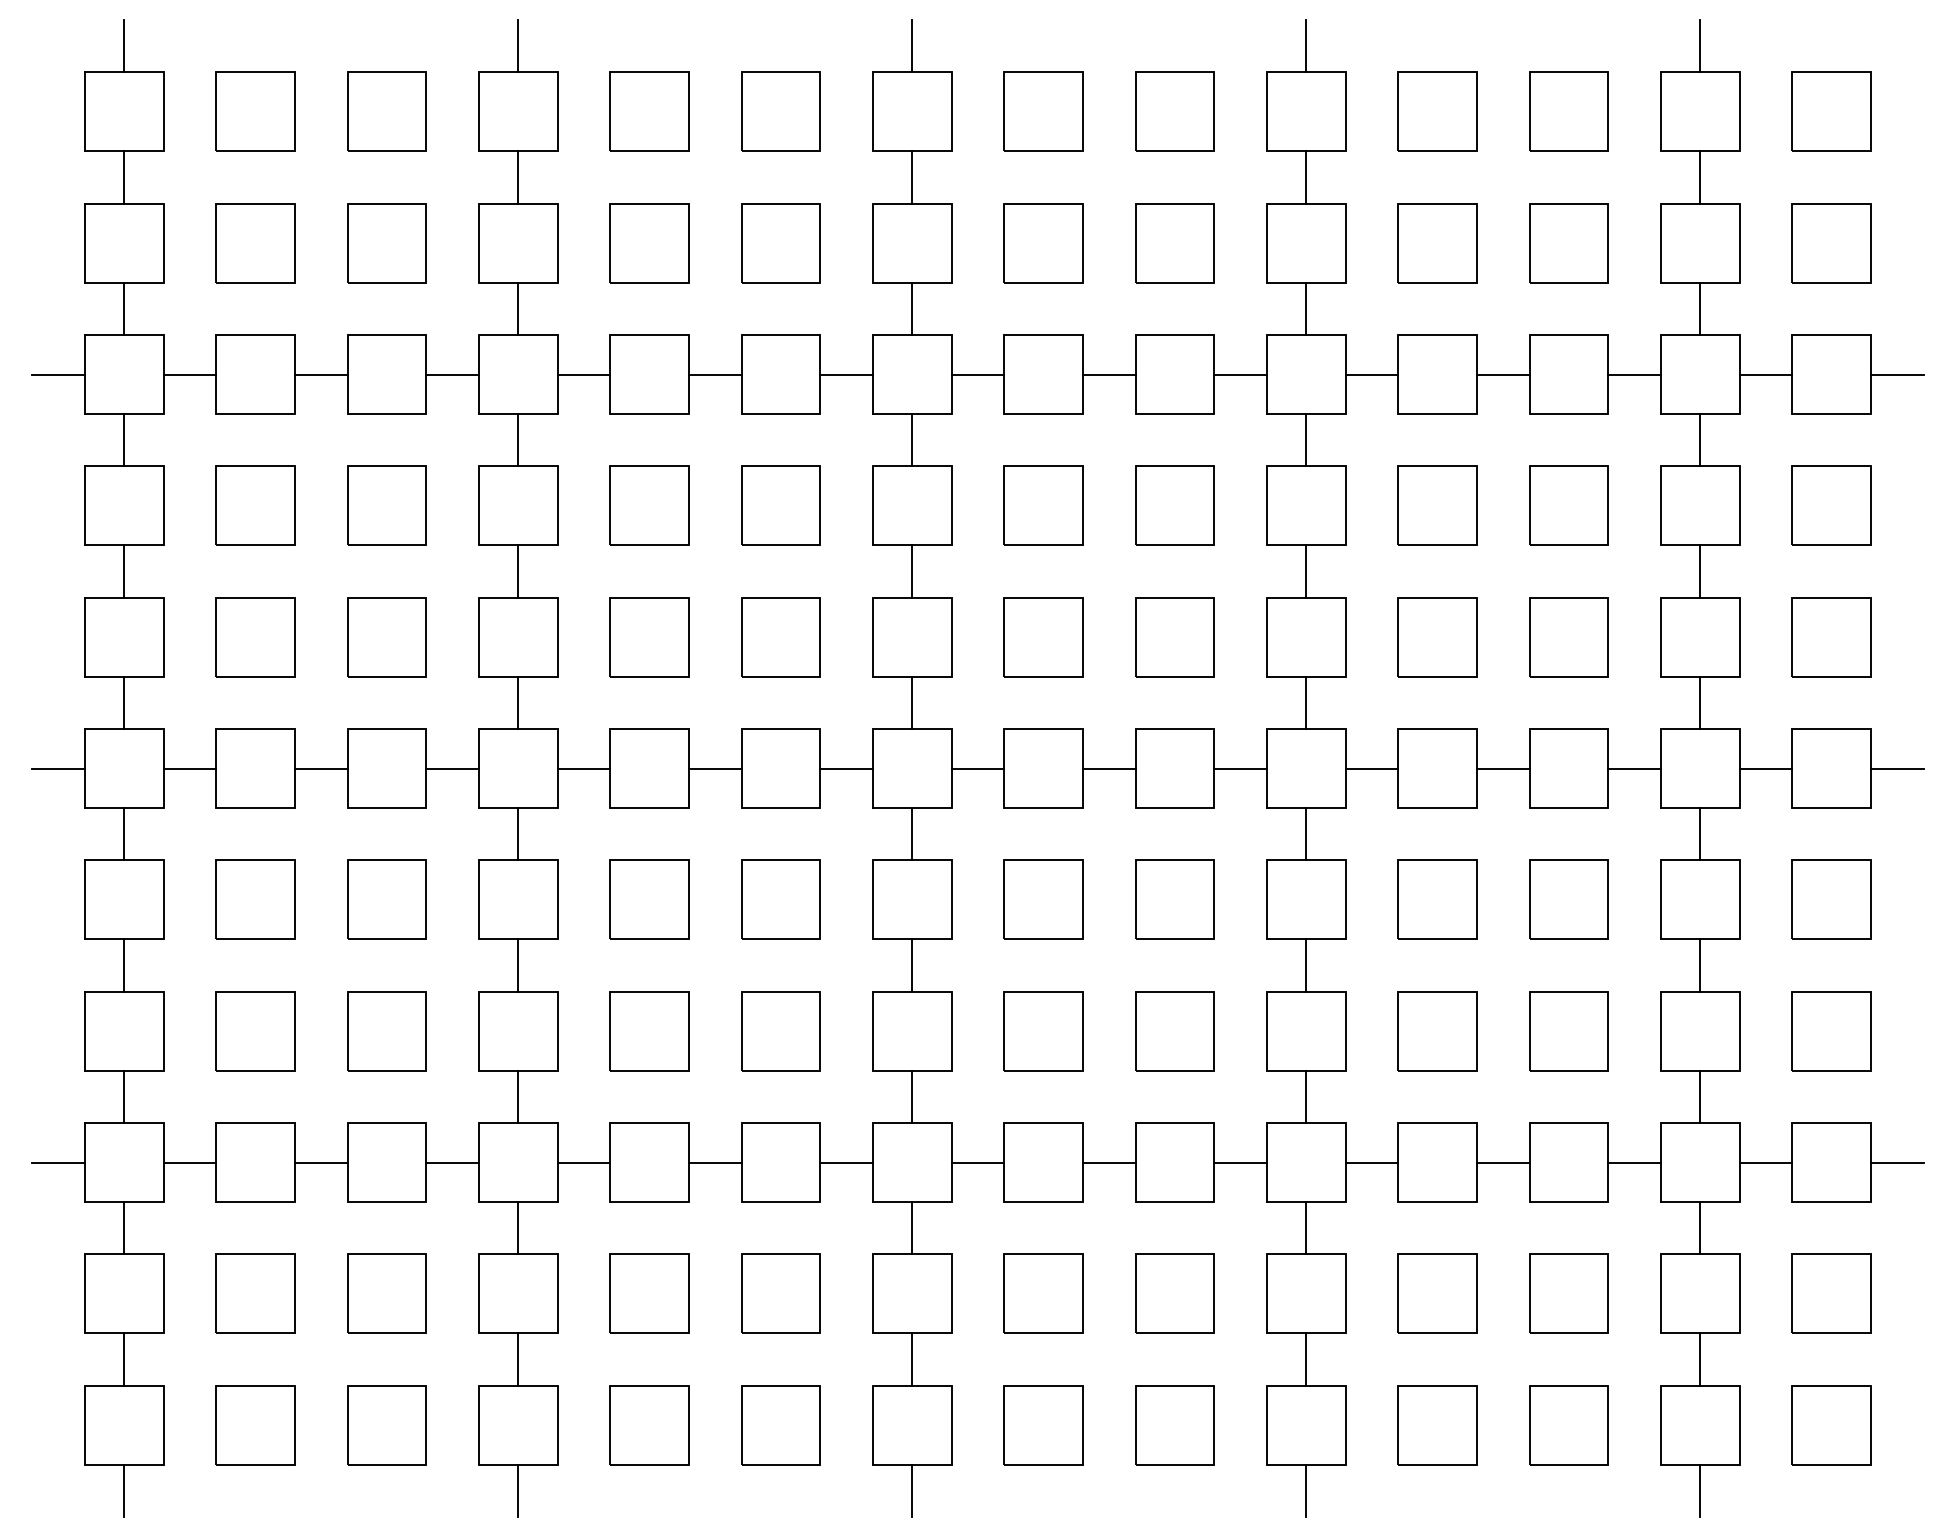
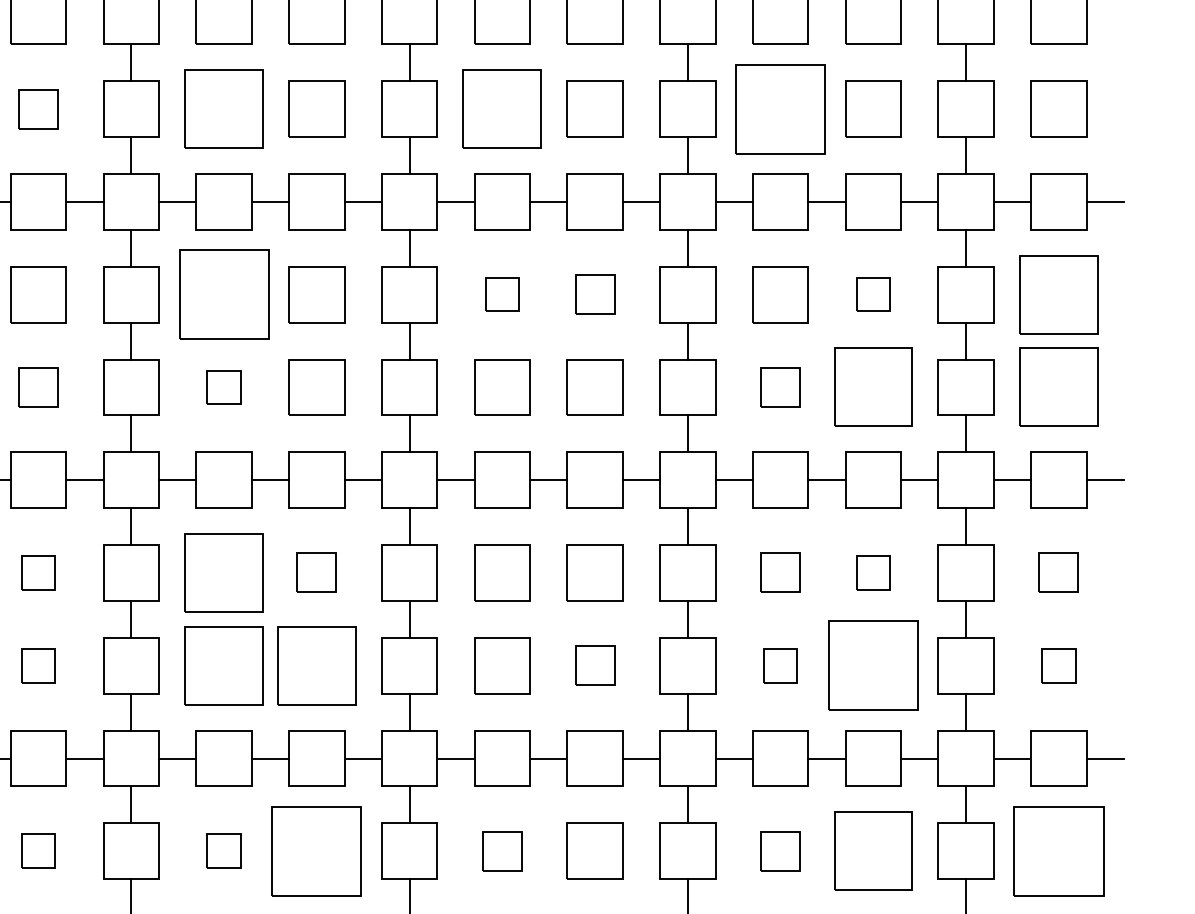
part: (386, 243) -> (38, 109), size x0.7
part: (649, 243) -> (223, 109), size x1.4
part: (1043, 243) -> (502, 109), size x1.4
part: (1437, 243) -> (780, 109), size x1.6
part: (649, 505) -> (223, 294), size x1.6
part: (1043, 505) -> (502, 294), size x0.6
part: (1174, 505) -> (594, 294), size x0.7
part: (1568, 505) -> (873, 294), size x0.6
part: (1831, 505) -> (1058, 294), size x1.4
part: (386, 637) -> (38, 387), size x0.7
part: (649, 637) -> (223, 387), size x0.6
part: (1437, 637) -> (780, 387), size x0.7
part: (1568, 637) -> (873, 387), size x1.4
part: (1831, 637) -> (1058, 387), size x1.4
part: (386, 899) -> (38, 572), size x0.6
part: (649, 899) -> (223, 572), size x1.4
part: (780, 899) -> (316, 572), size x0.7
part: (1437, 899) -> (780, 572), size x0.7
part: (1568, 899) -> (873, 572), size x0.6
part: (1831, 899) -> (1058, 572), size x0.7
part: (386, 1031) -> (38, 665), size x0.6
part: (649, 1031) -> (223, 665), size x1.4
part: (780, 1031) -> (316, 665), size x1.4
part: (1174, 1031) -> (594, 665), size x0.7
part: (1437, 1031) -> (780, 665), size x0.6
part: (1568, 1031) -> (873, 665), size x1.6
part: (1831, 1031) -> (1058, 665), size x0.6
part: (386, 1293) -> (38, 851), size x0.6
part: (649, 1293) -> (223, 851), size x0.6
part: (780, 1293) -> (316, 851), size x1.6
part: (1043, 1293) -> (502, 851), size x0.7
part: (1437, 1293) -> (780, 851), size x0.7
part: (1568, 1293) -> (873, 851), size x1.4
part: (1831, 1293) -> (1058, 851), size x1.6

